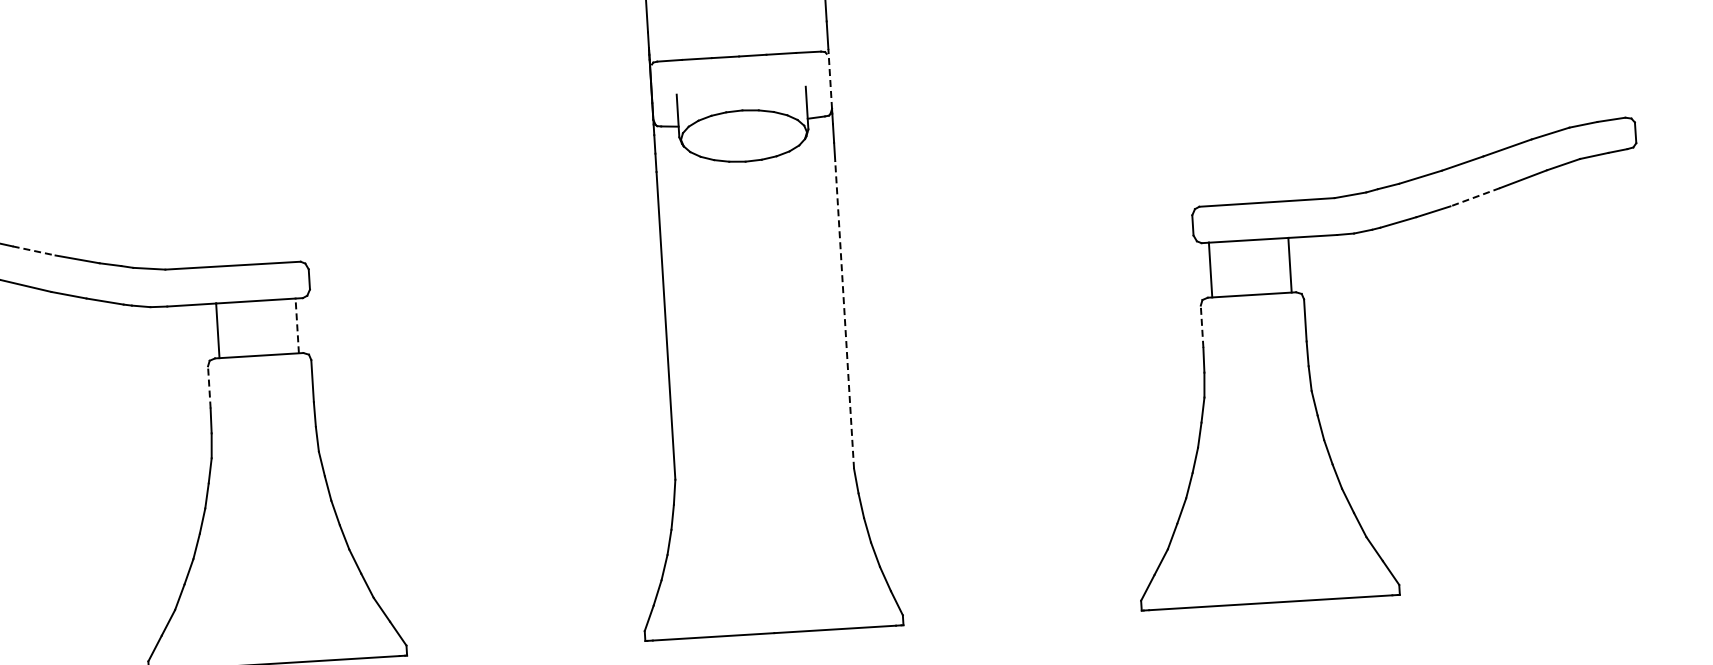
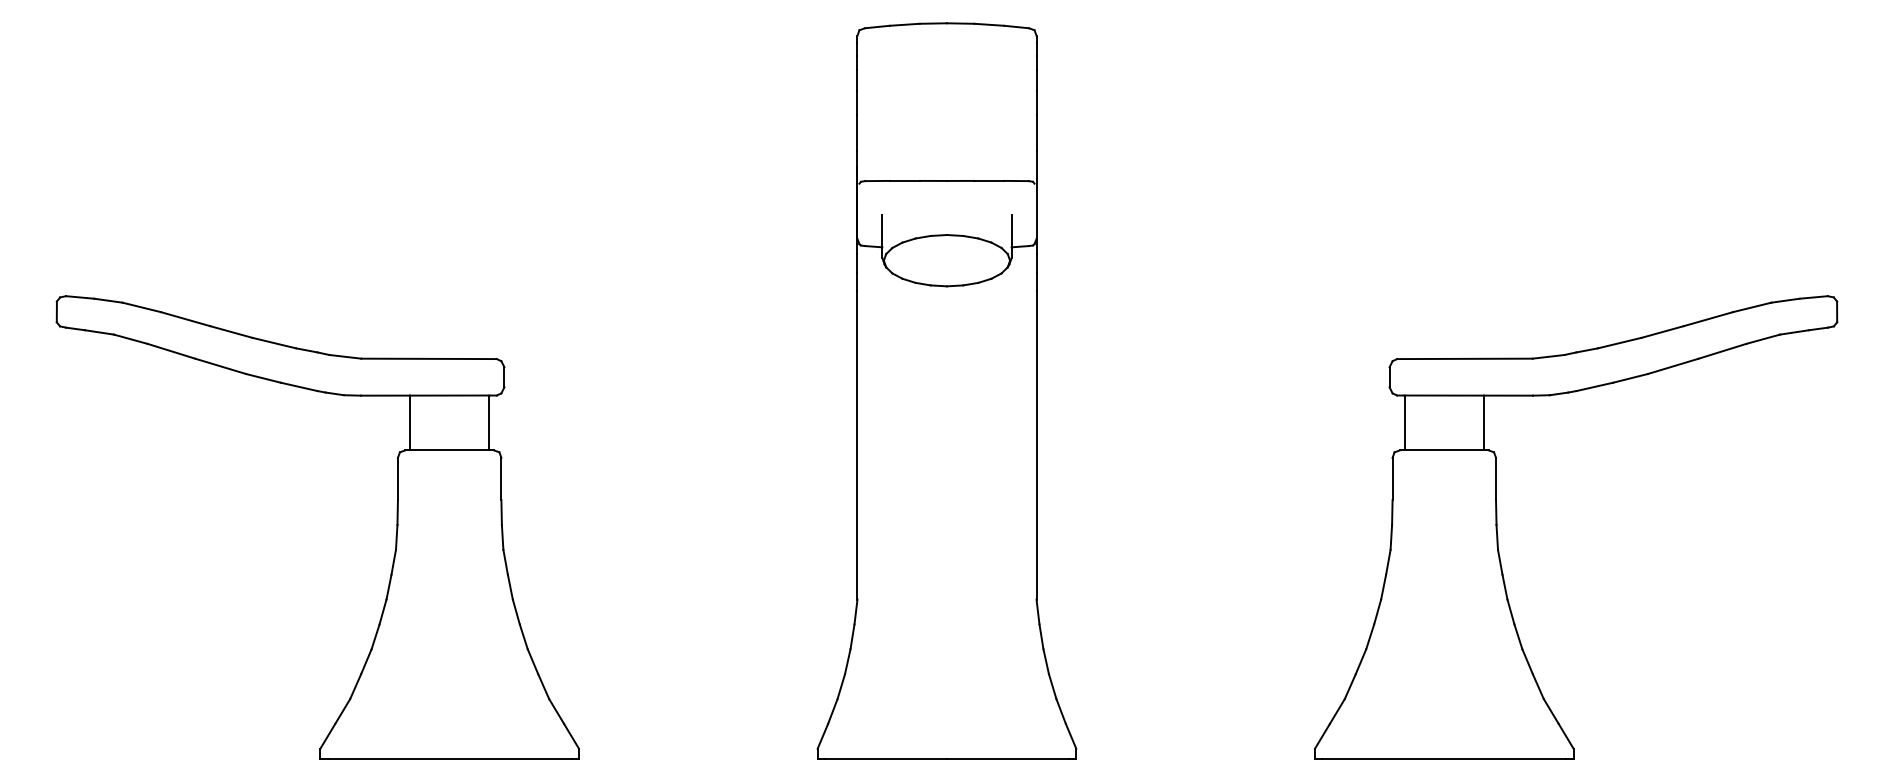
line: (830, 78) -> (1036, 208), dashed -> solid
line: (1474, 197) -> (1672, 366), dashed -> solid
line: (34, 251) -> (231, 332), dashed -> solid
line: (844, 314) -> (1036, 444), dashed -> solid
line: (297, 325) -> (489, 422), dashed -> solid
line: (1201, 326) -> (1392, 478), dashed -> solid
line: (208, 387) -> (397, 478), dashed -> solid

